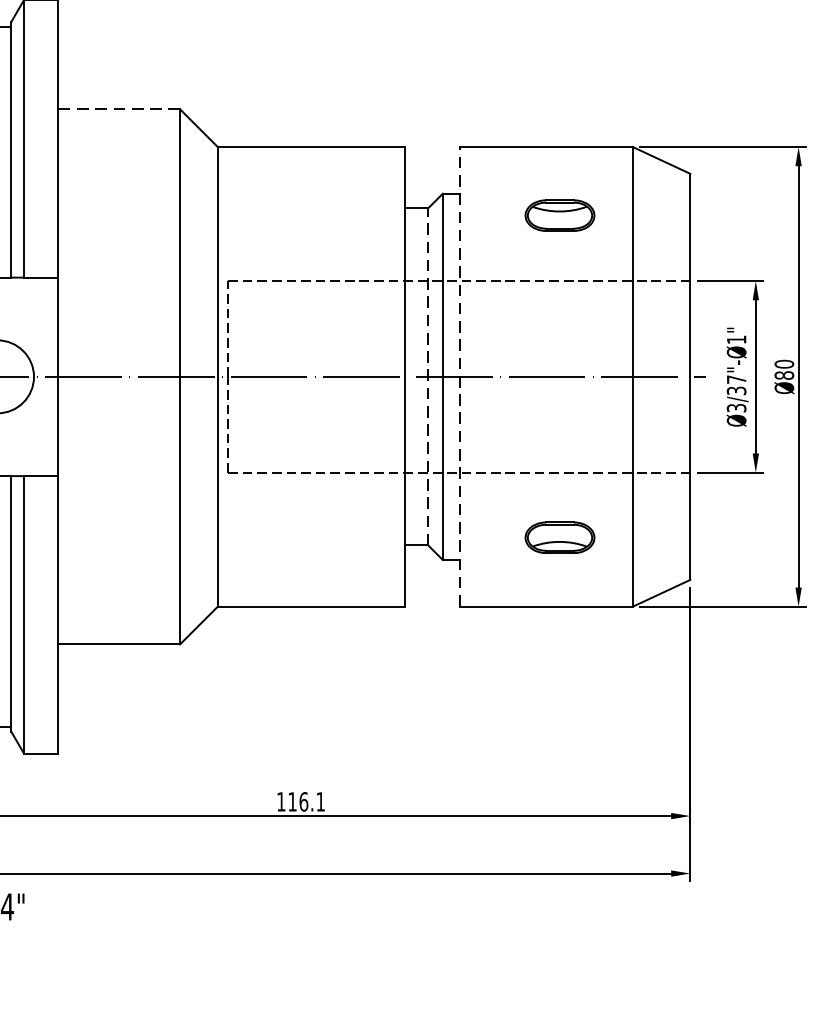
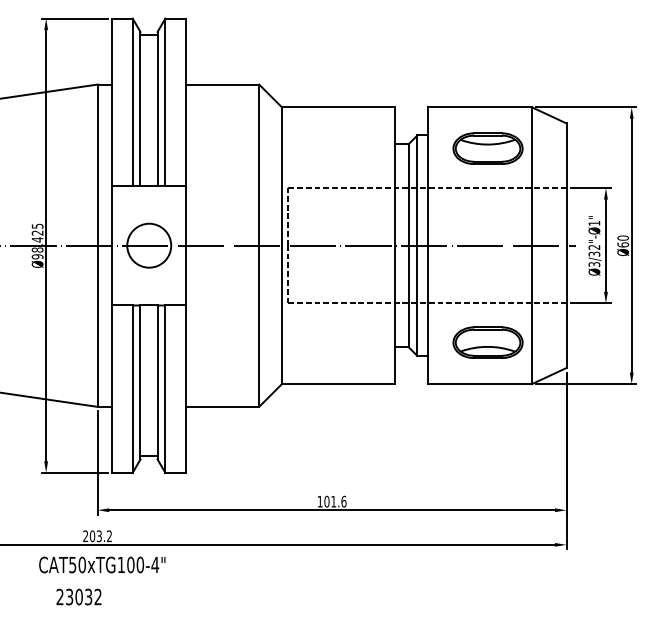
line: (119, 109) -> (222, 84), dashed -> solid
part: (559, 215) -> (487, 148), size x1.67
text: (783, 374) -> (622, 244), Ø80 -> Ø60
line: (427, 376) -> (408, 245), dashed -> solid
line: (461, 376) -> (428, 245), dashed -> solid
text: (736, 379) -> (594, 247), Ø3/37"-Ø1" -> Ø3/32"-Ø1"
part: (559, 537) -> (487, 342), size x1.67
text: (306, 801) -> (335, 501), 116.1 -> 101.6

